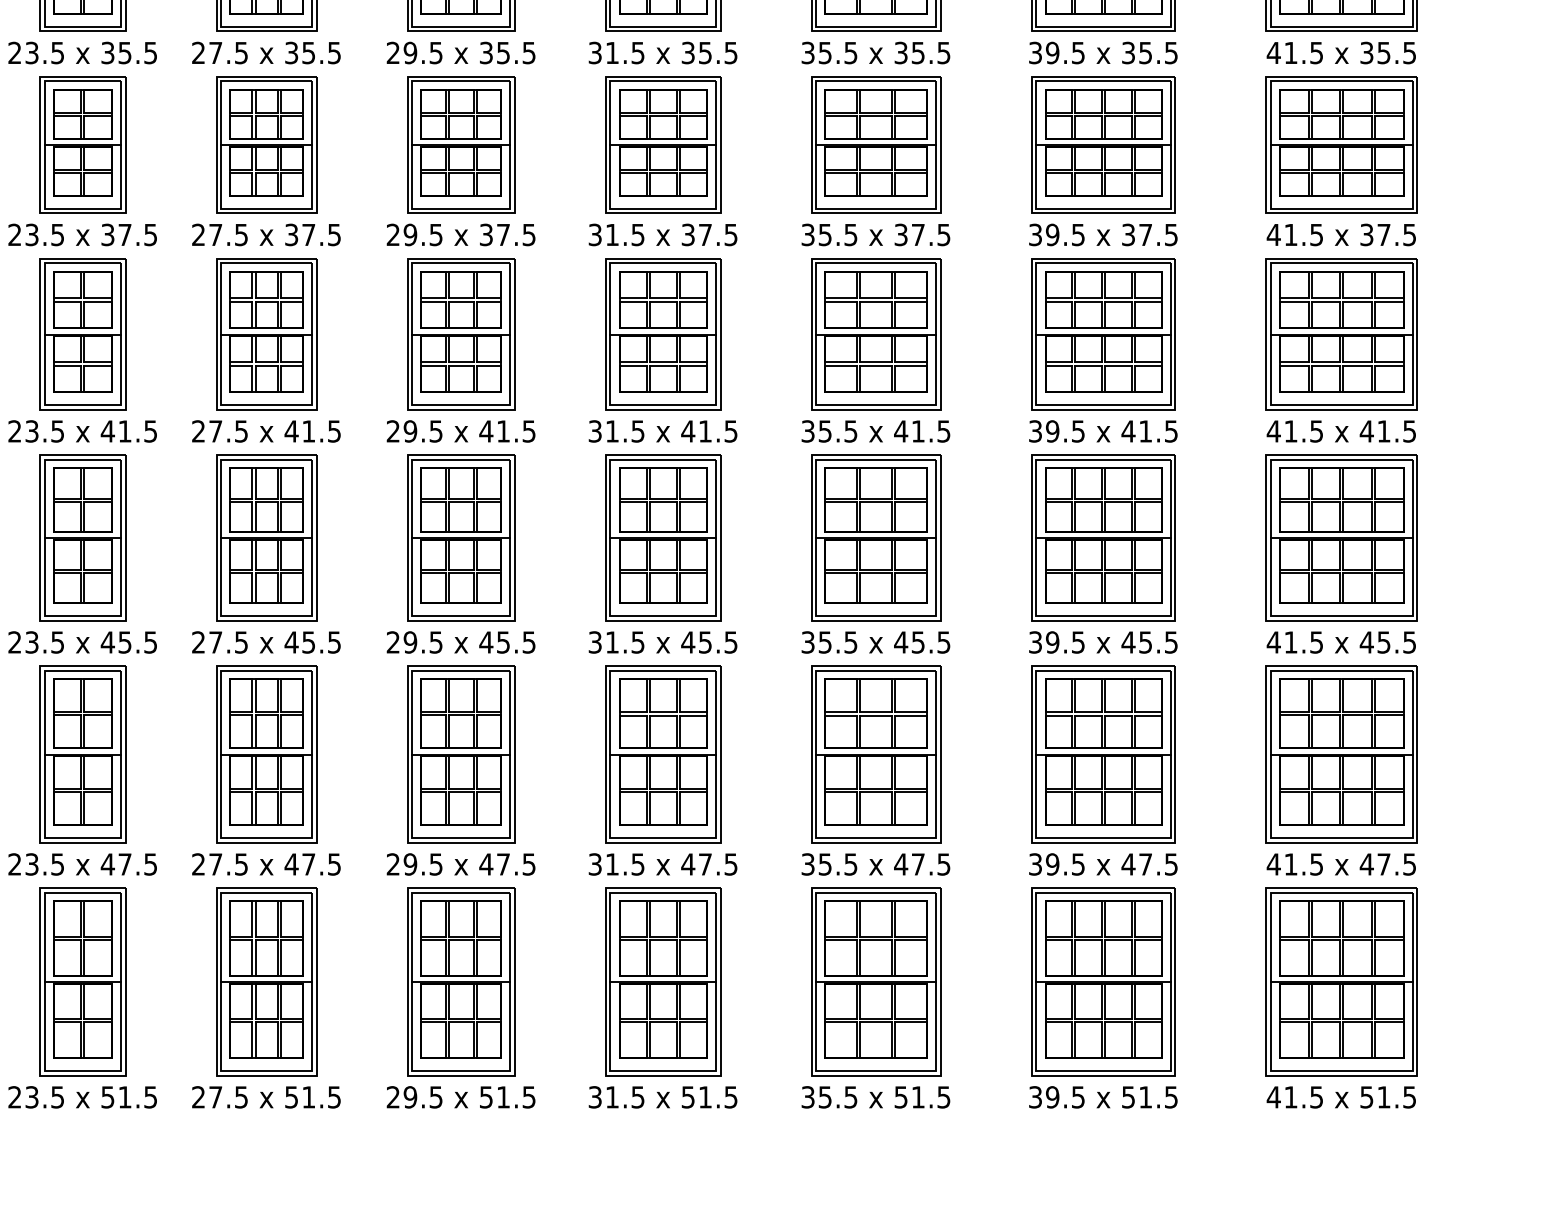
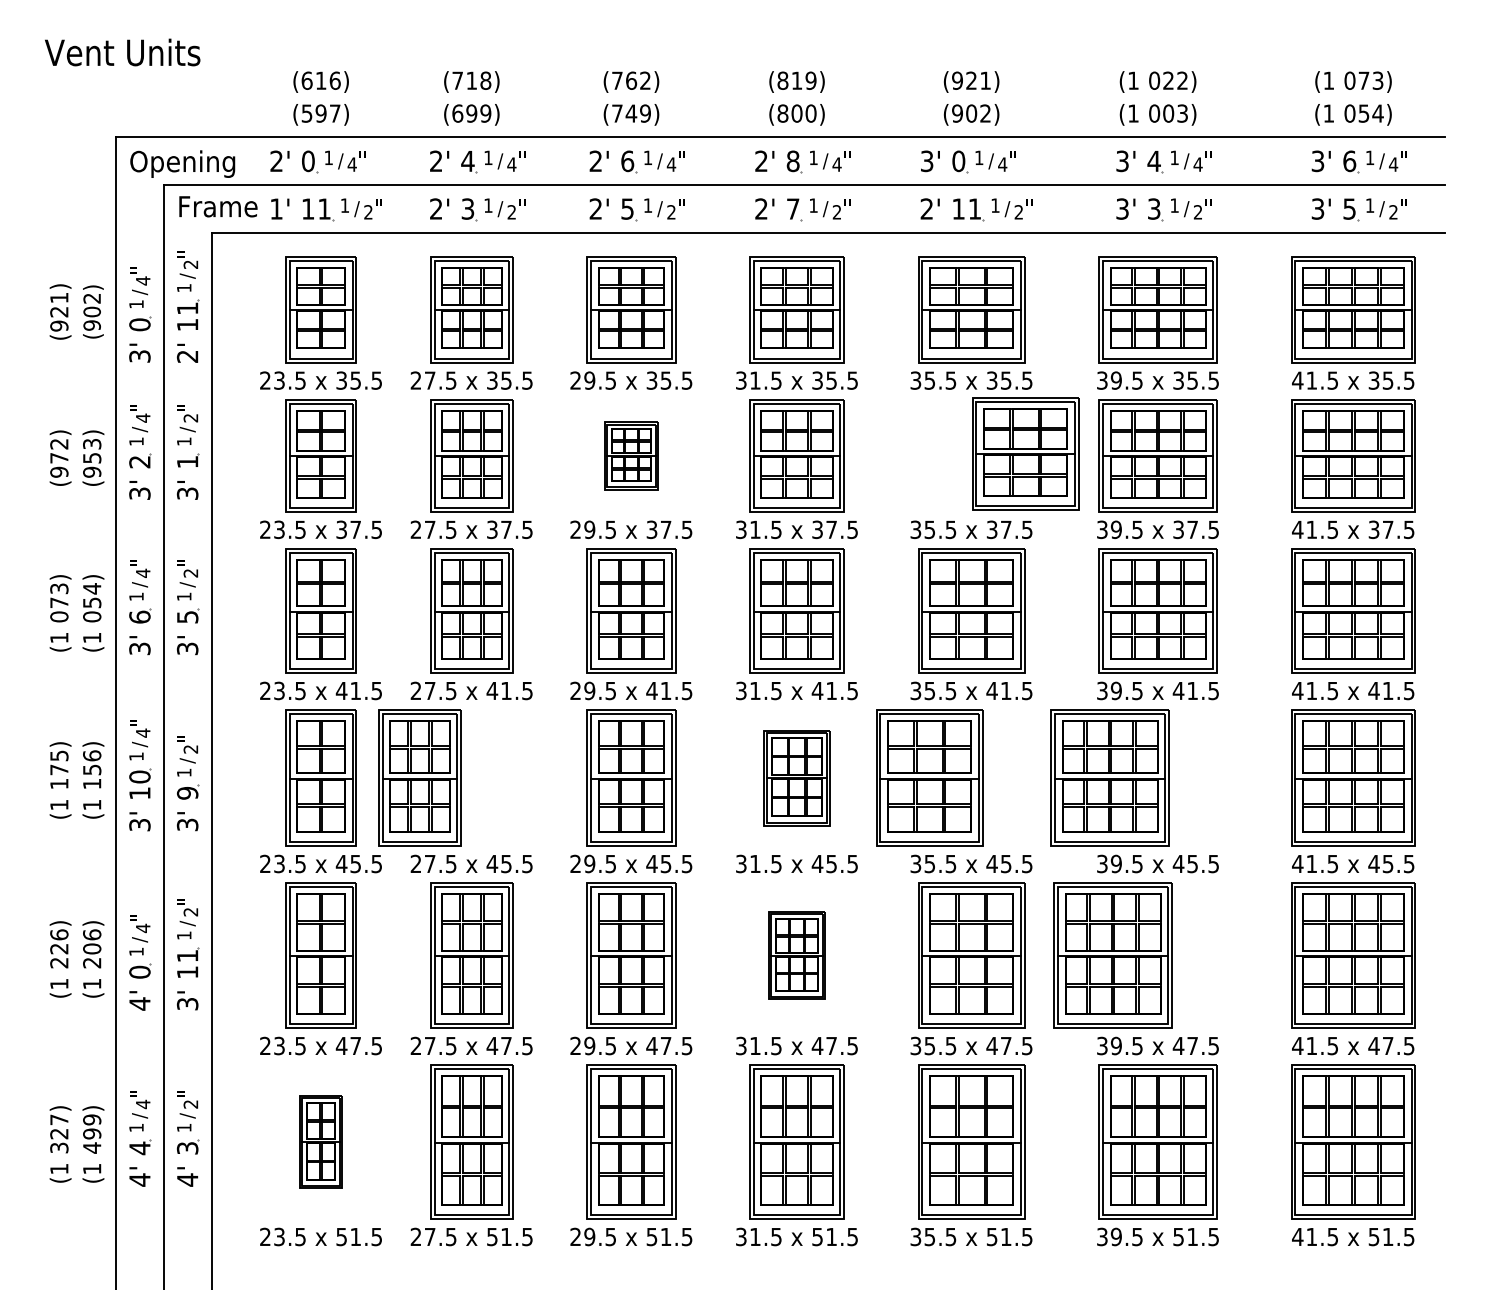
part: (461, 144) -> (631, 455), size x0.6
part: (875, 144) -> (1025, 453), moved
part: (266, 536) -> (419, 777), moved
part: (662, 536) -> (796, 777), size x0.7
part: (875, 536) -> (929, 777), moved
part: (1102, 536) -> (1109, 777), moved
part: (662, 754) -> (796, 955), size x0.6
part: (1102, 754) -> (1112, 955), moved
part: (82, 980) -> (320, 1141), size x0.6

